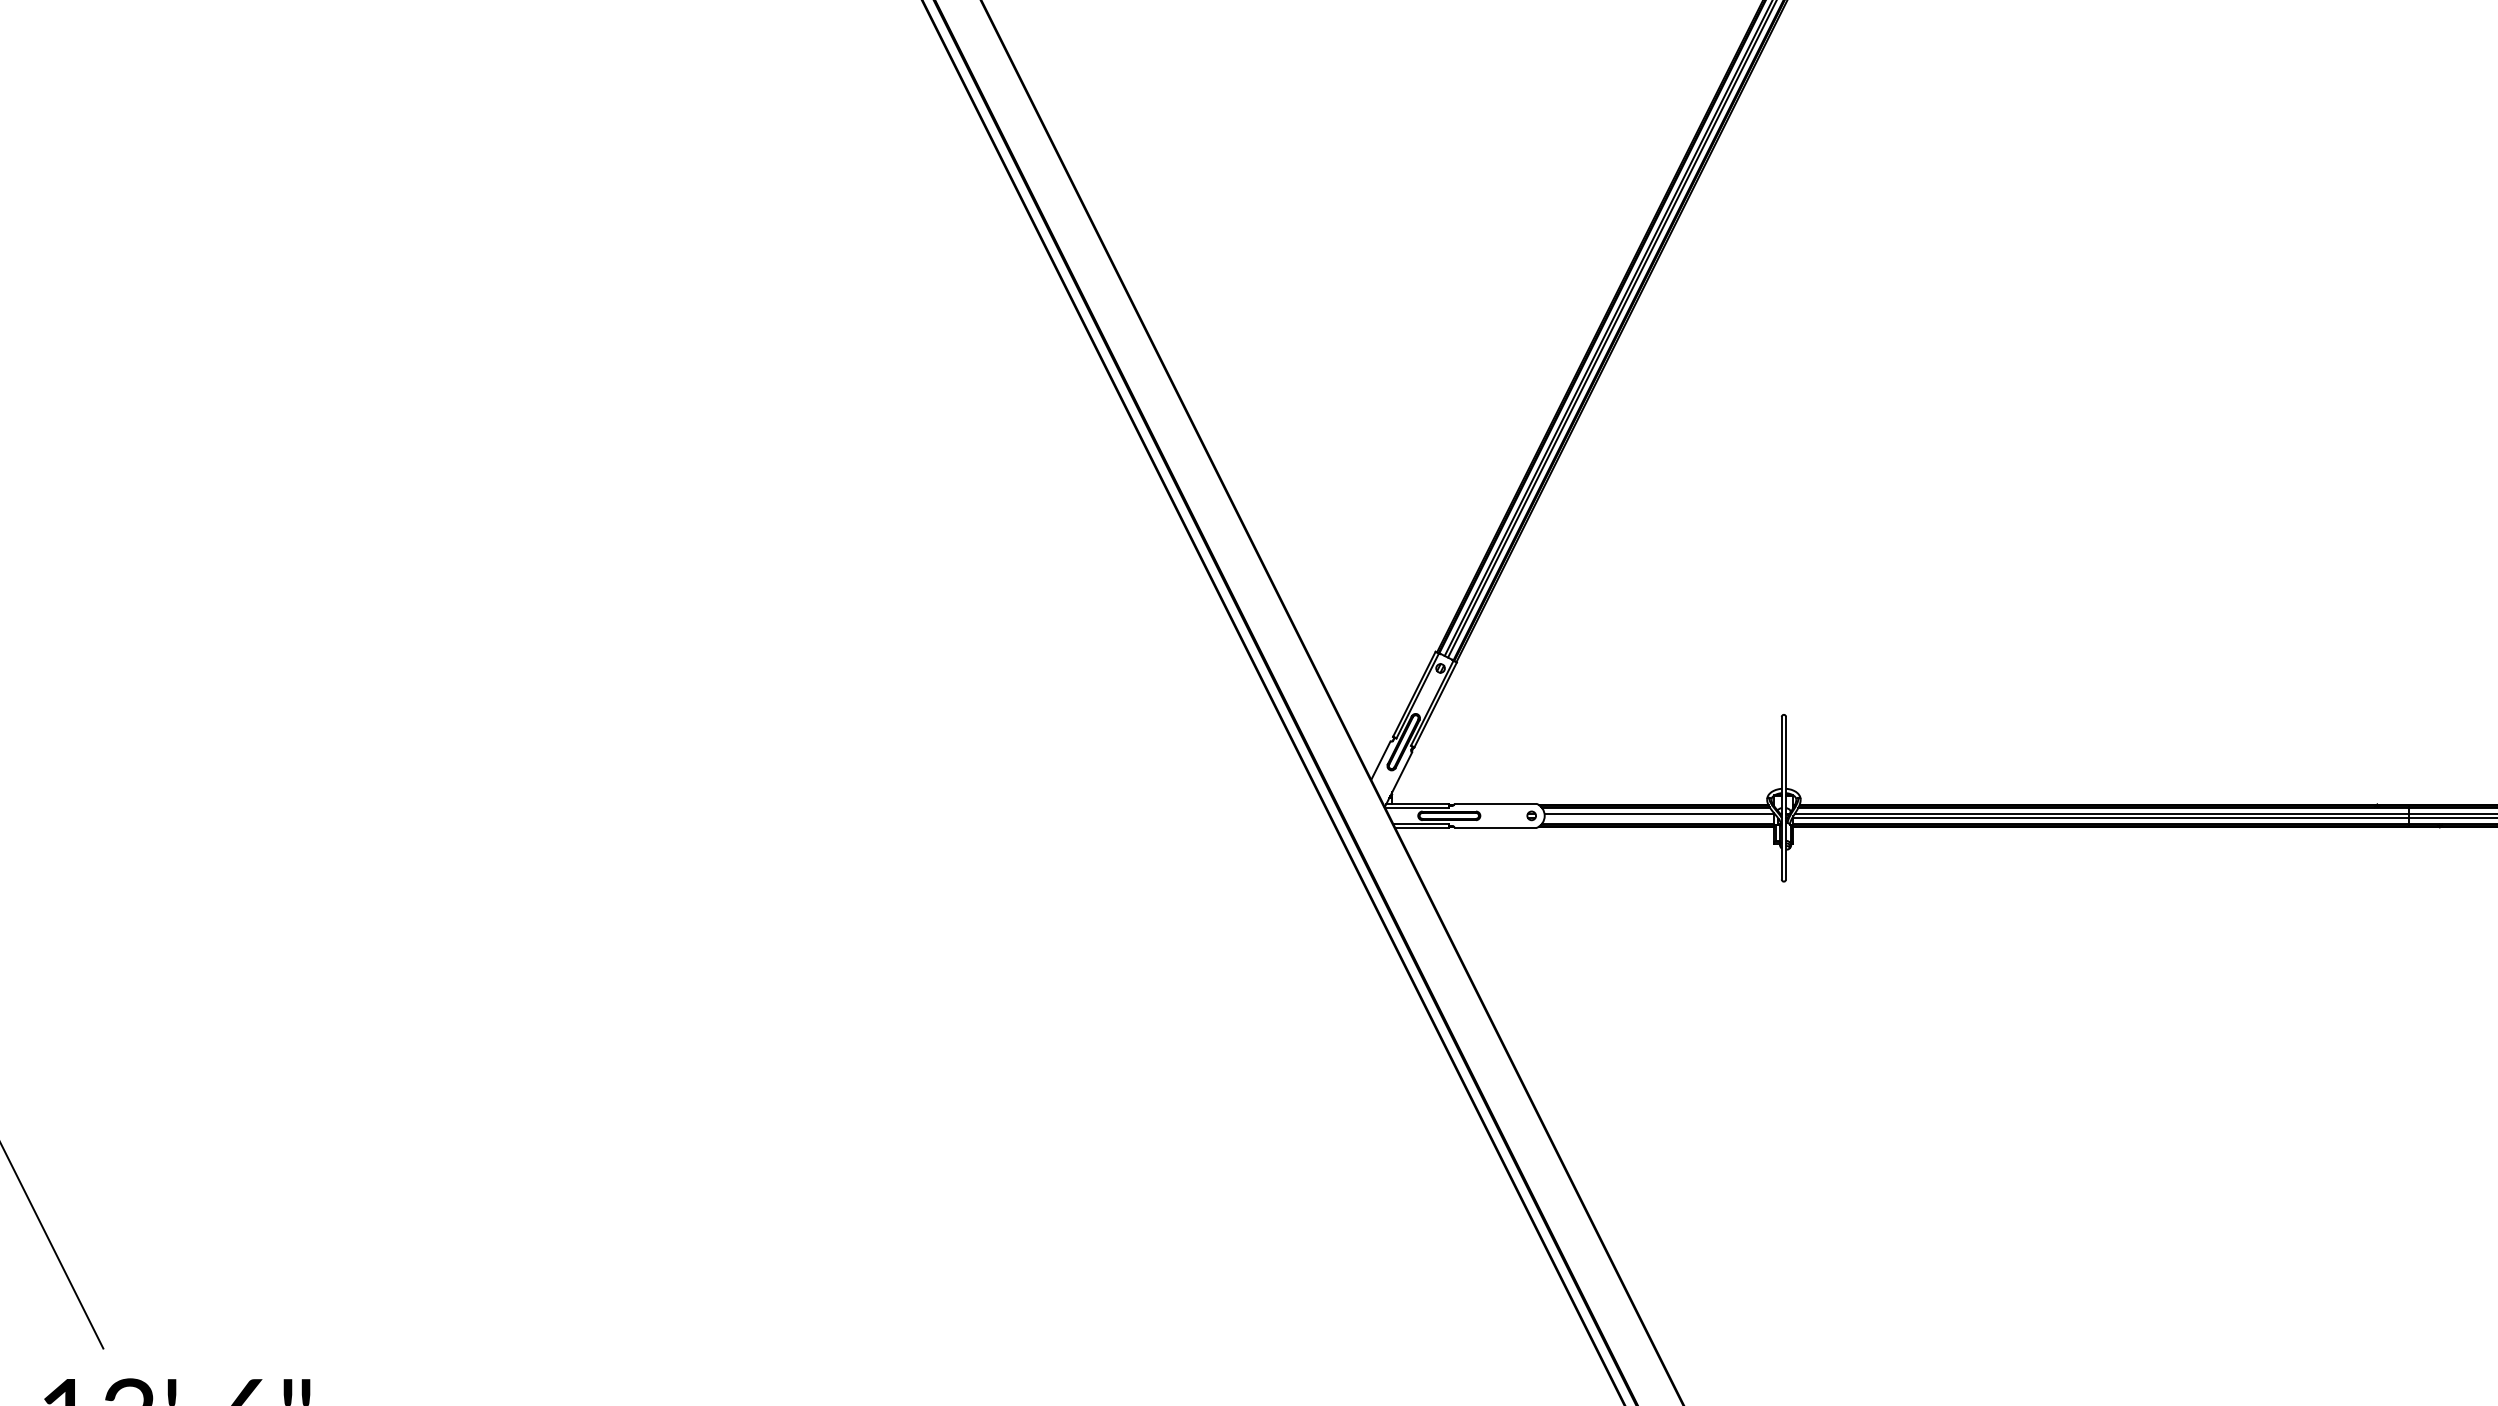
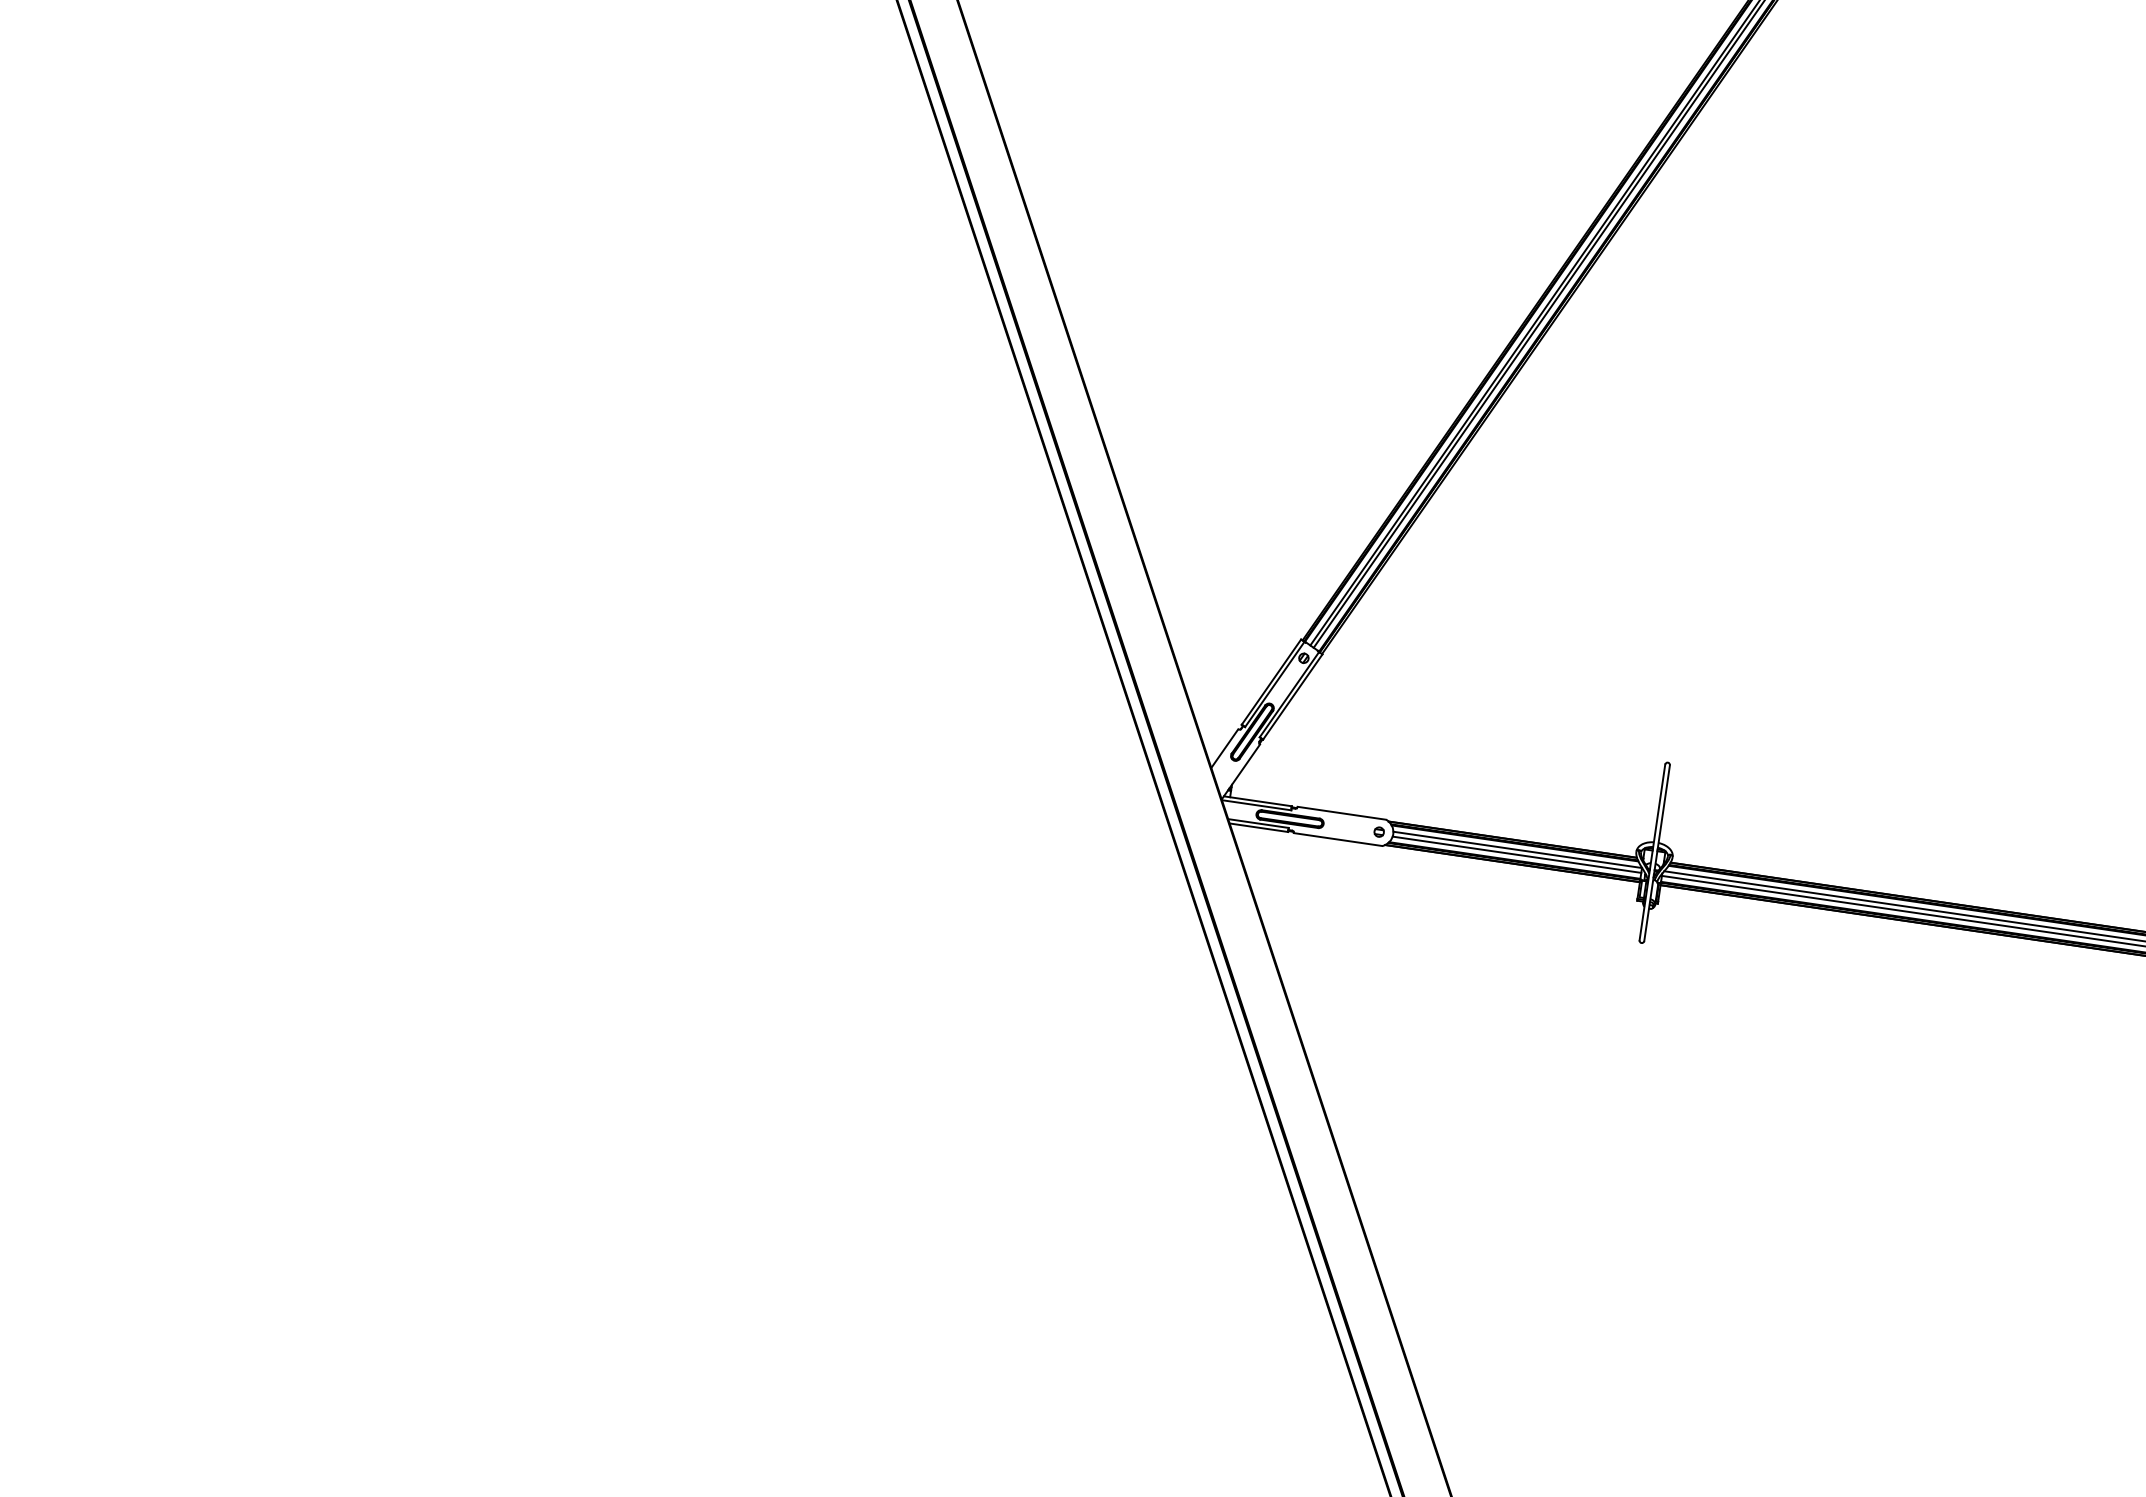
line: (1659, 818) -> (1516, 855), added

